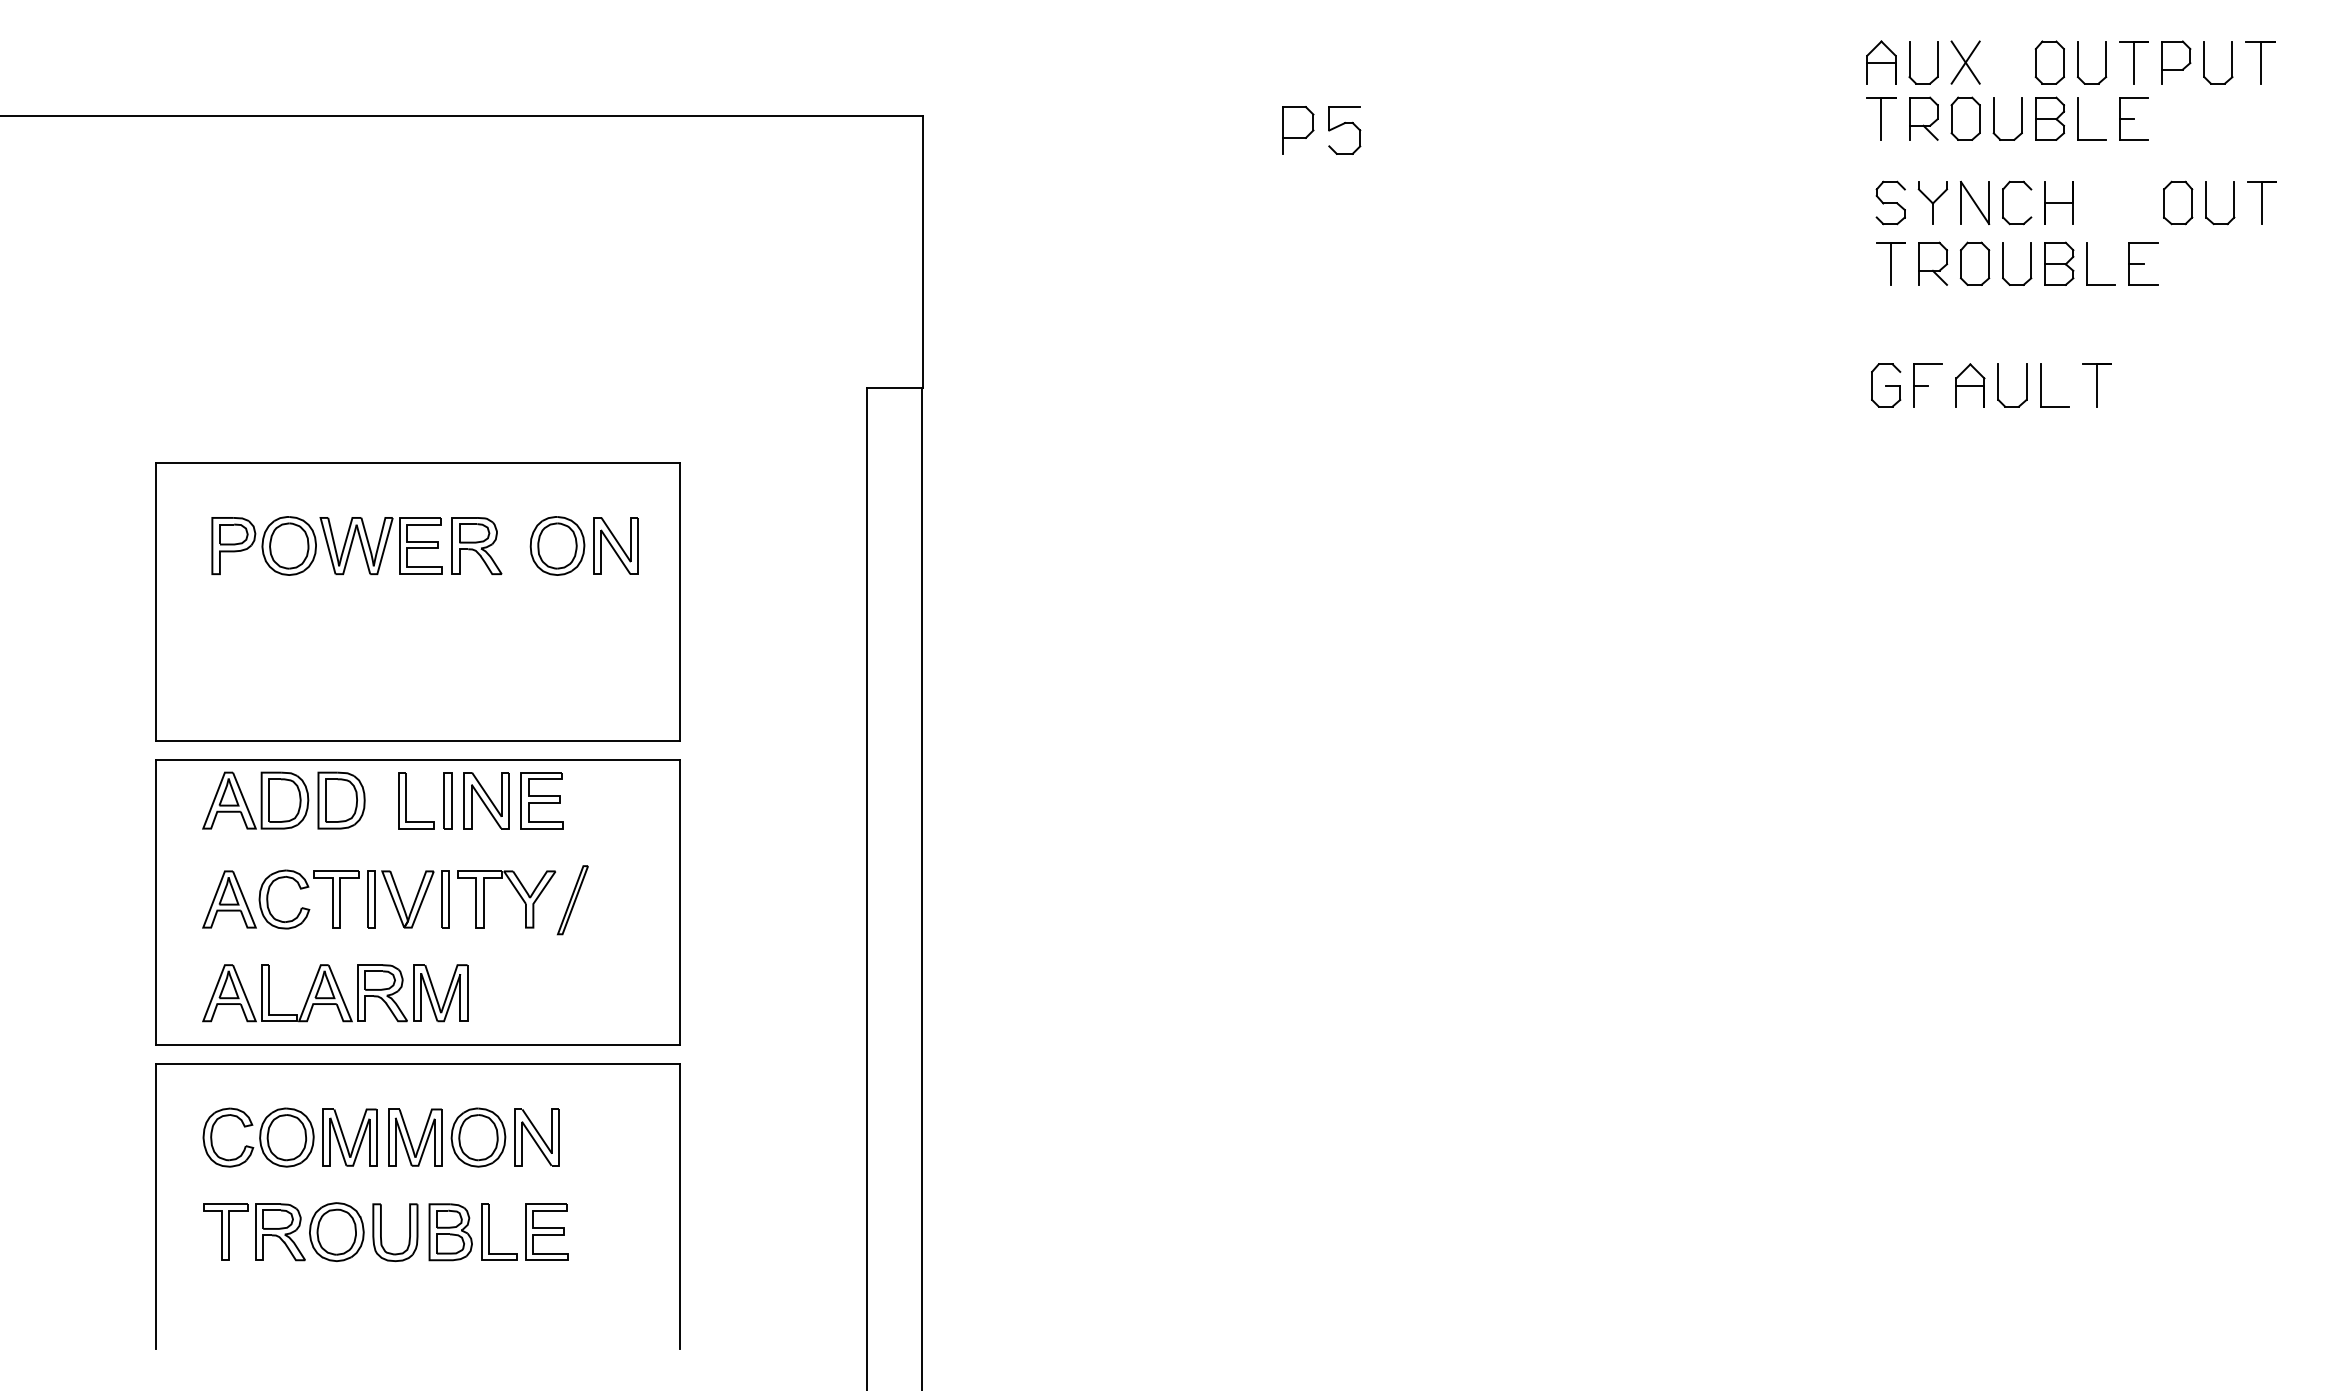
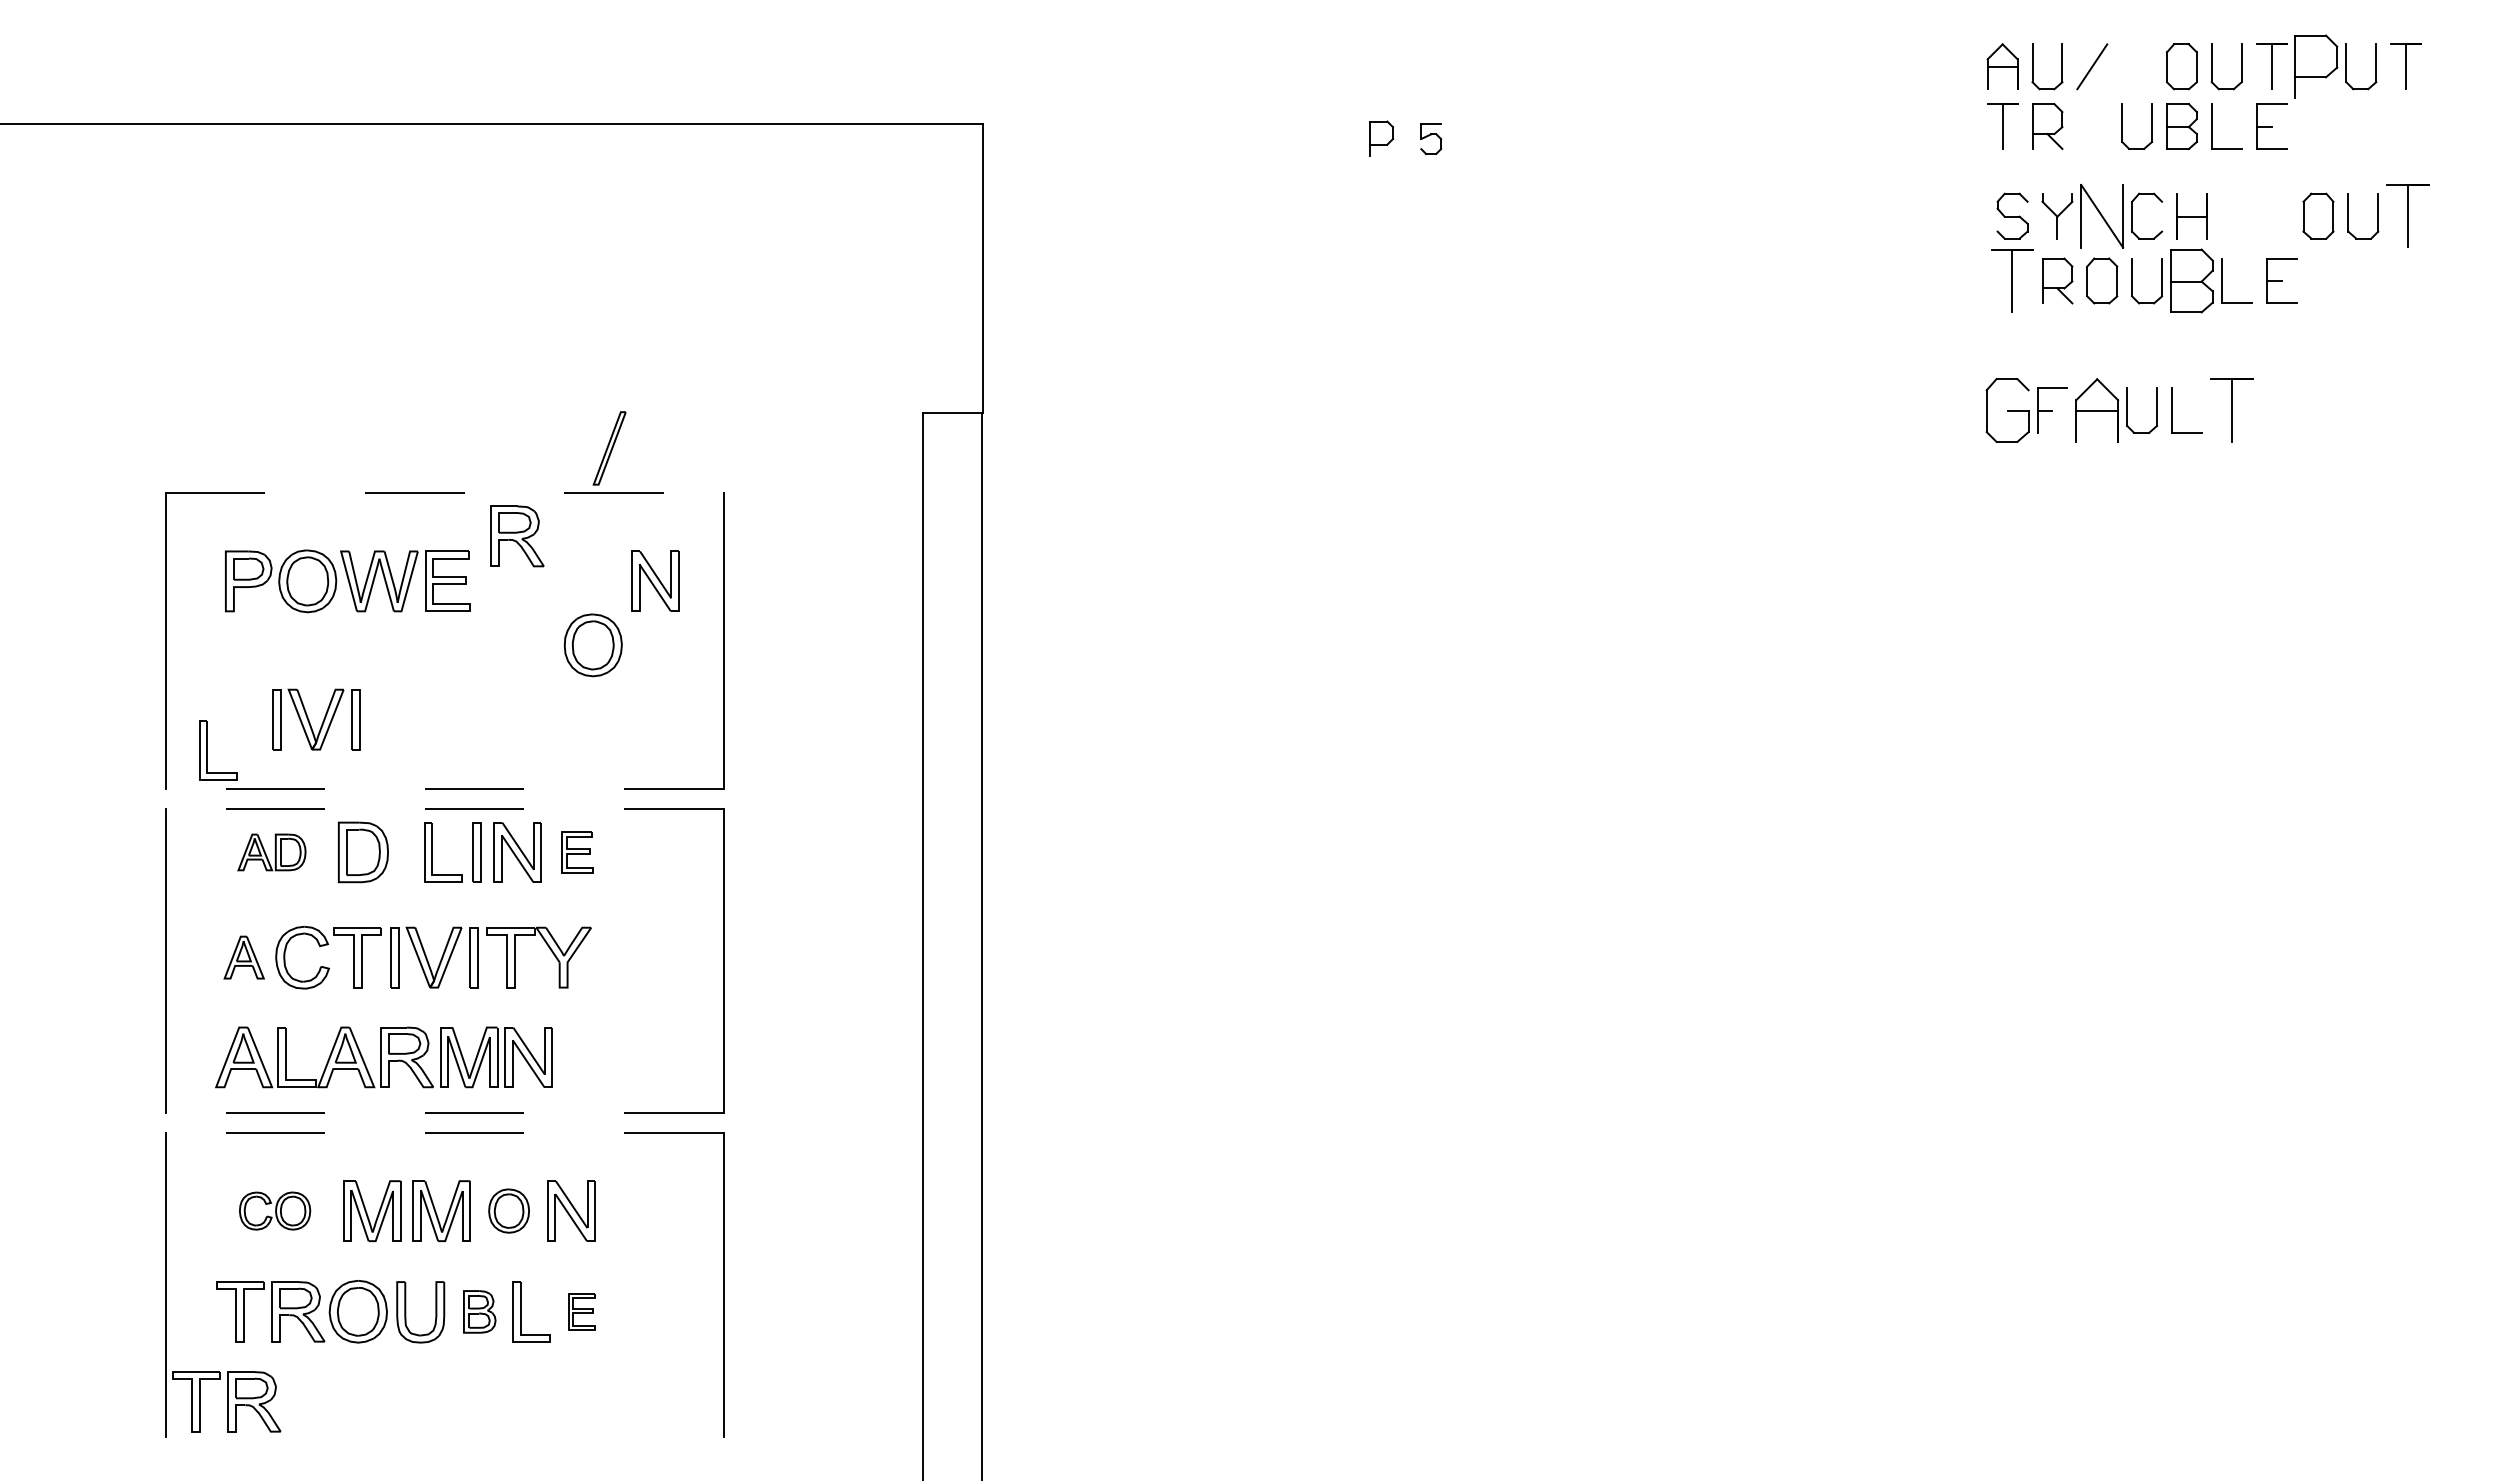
line: (1965, 62) -> (2092, 66), removed
part: (2176, 62) -> (2316, 66), size x1.4
part: (1965, 118) -> (2092, 126), removed
part: (1297, 129) -> (1381, 138), size x0.7
part: (1344, 129) -> (1430, 138), size x0.6
part: (1975, 202) -> (2102, 215), size x1.4
part: (2261, 203) -> (2407, 216), size x1.4
part: (1890, 263) -> (2012, 280), size x1.4
part: (2058, 263) -> (2191, 280), size x1.4
part: (1970, 384) -> (2097, 409), size x1.4
part: (1886, 385) -> (2007, 410), size x1.4
part: (2096, 385) -> (2231, 410), size x1.4
line: (417, 462) -> (444, 492), solid -> dashed
part: (476, 546) -> (517, 536), moved
part: (556, 546) -> (592, 645), moved
part: (303, 677) -> (322, 721), added
part: (195, 704) -> (207, 750), added
line: (417, 741) -> (444, 789), solid -> dashed
line: (417, 759) -> (444, 808), solid -> dashed
part: (255, 800) -> (271, 852), size x0.6
part: (541, 800) -> (576, 852), size x0.7
part: (229, 899) -> (244, 957), size x0.7
part: (572, 900) -> (609, 448), moved
part: (496, 993) -> (528, 1057), added
line: (417, 1044) -> (444, 1112), solid -> dashed
line: (417, 1063) -> (444, 1132), solid -> dashed
part: (258, 1137) -> (274, 1210), size x0.6
part: (477, 1137) -> (508, 1210), size x0.7
part: (450, 1231) -> (479, 1311), size x0.7
part: (546, 1231) -> (581, 1311), size x0.6
part: (212, 1316) -> (226, 1401), added

